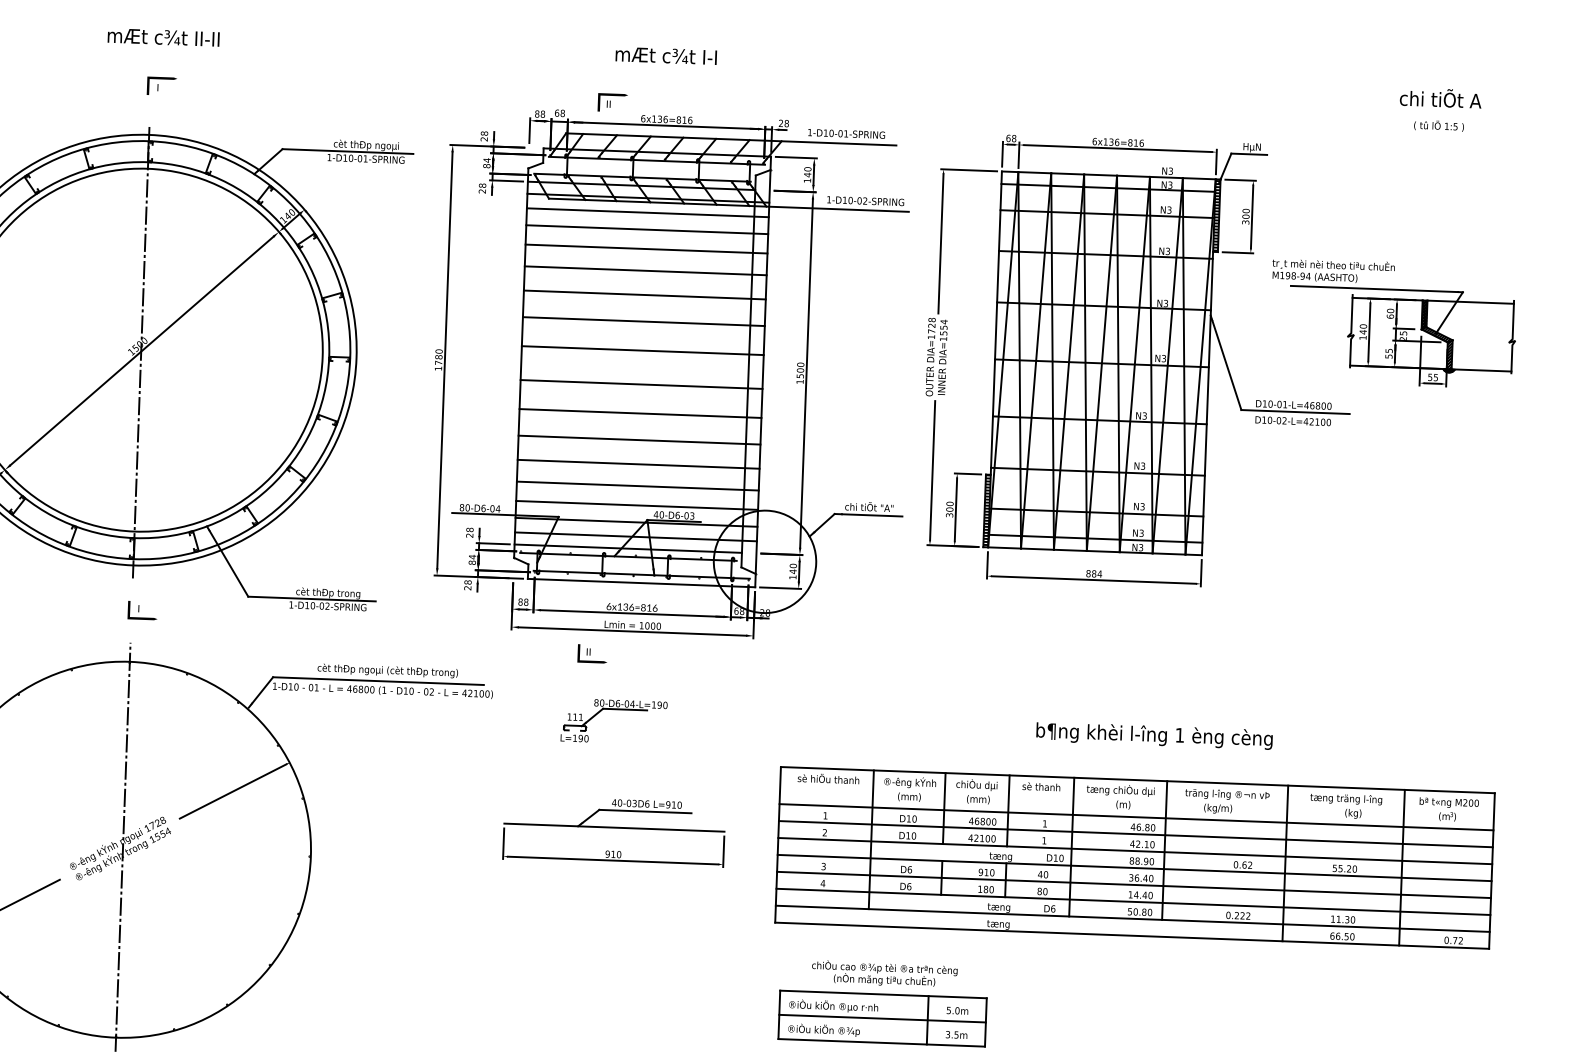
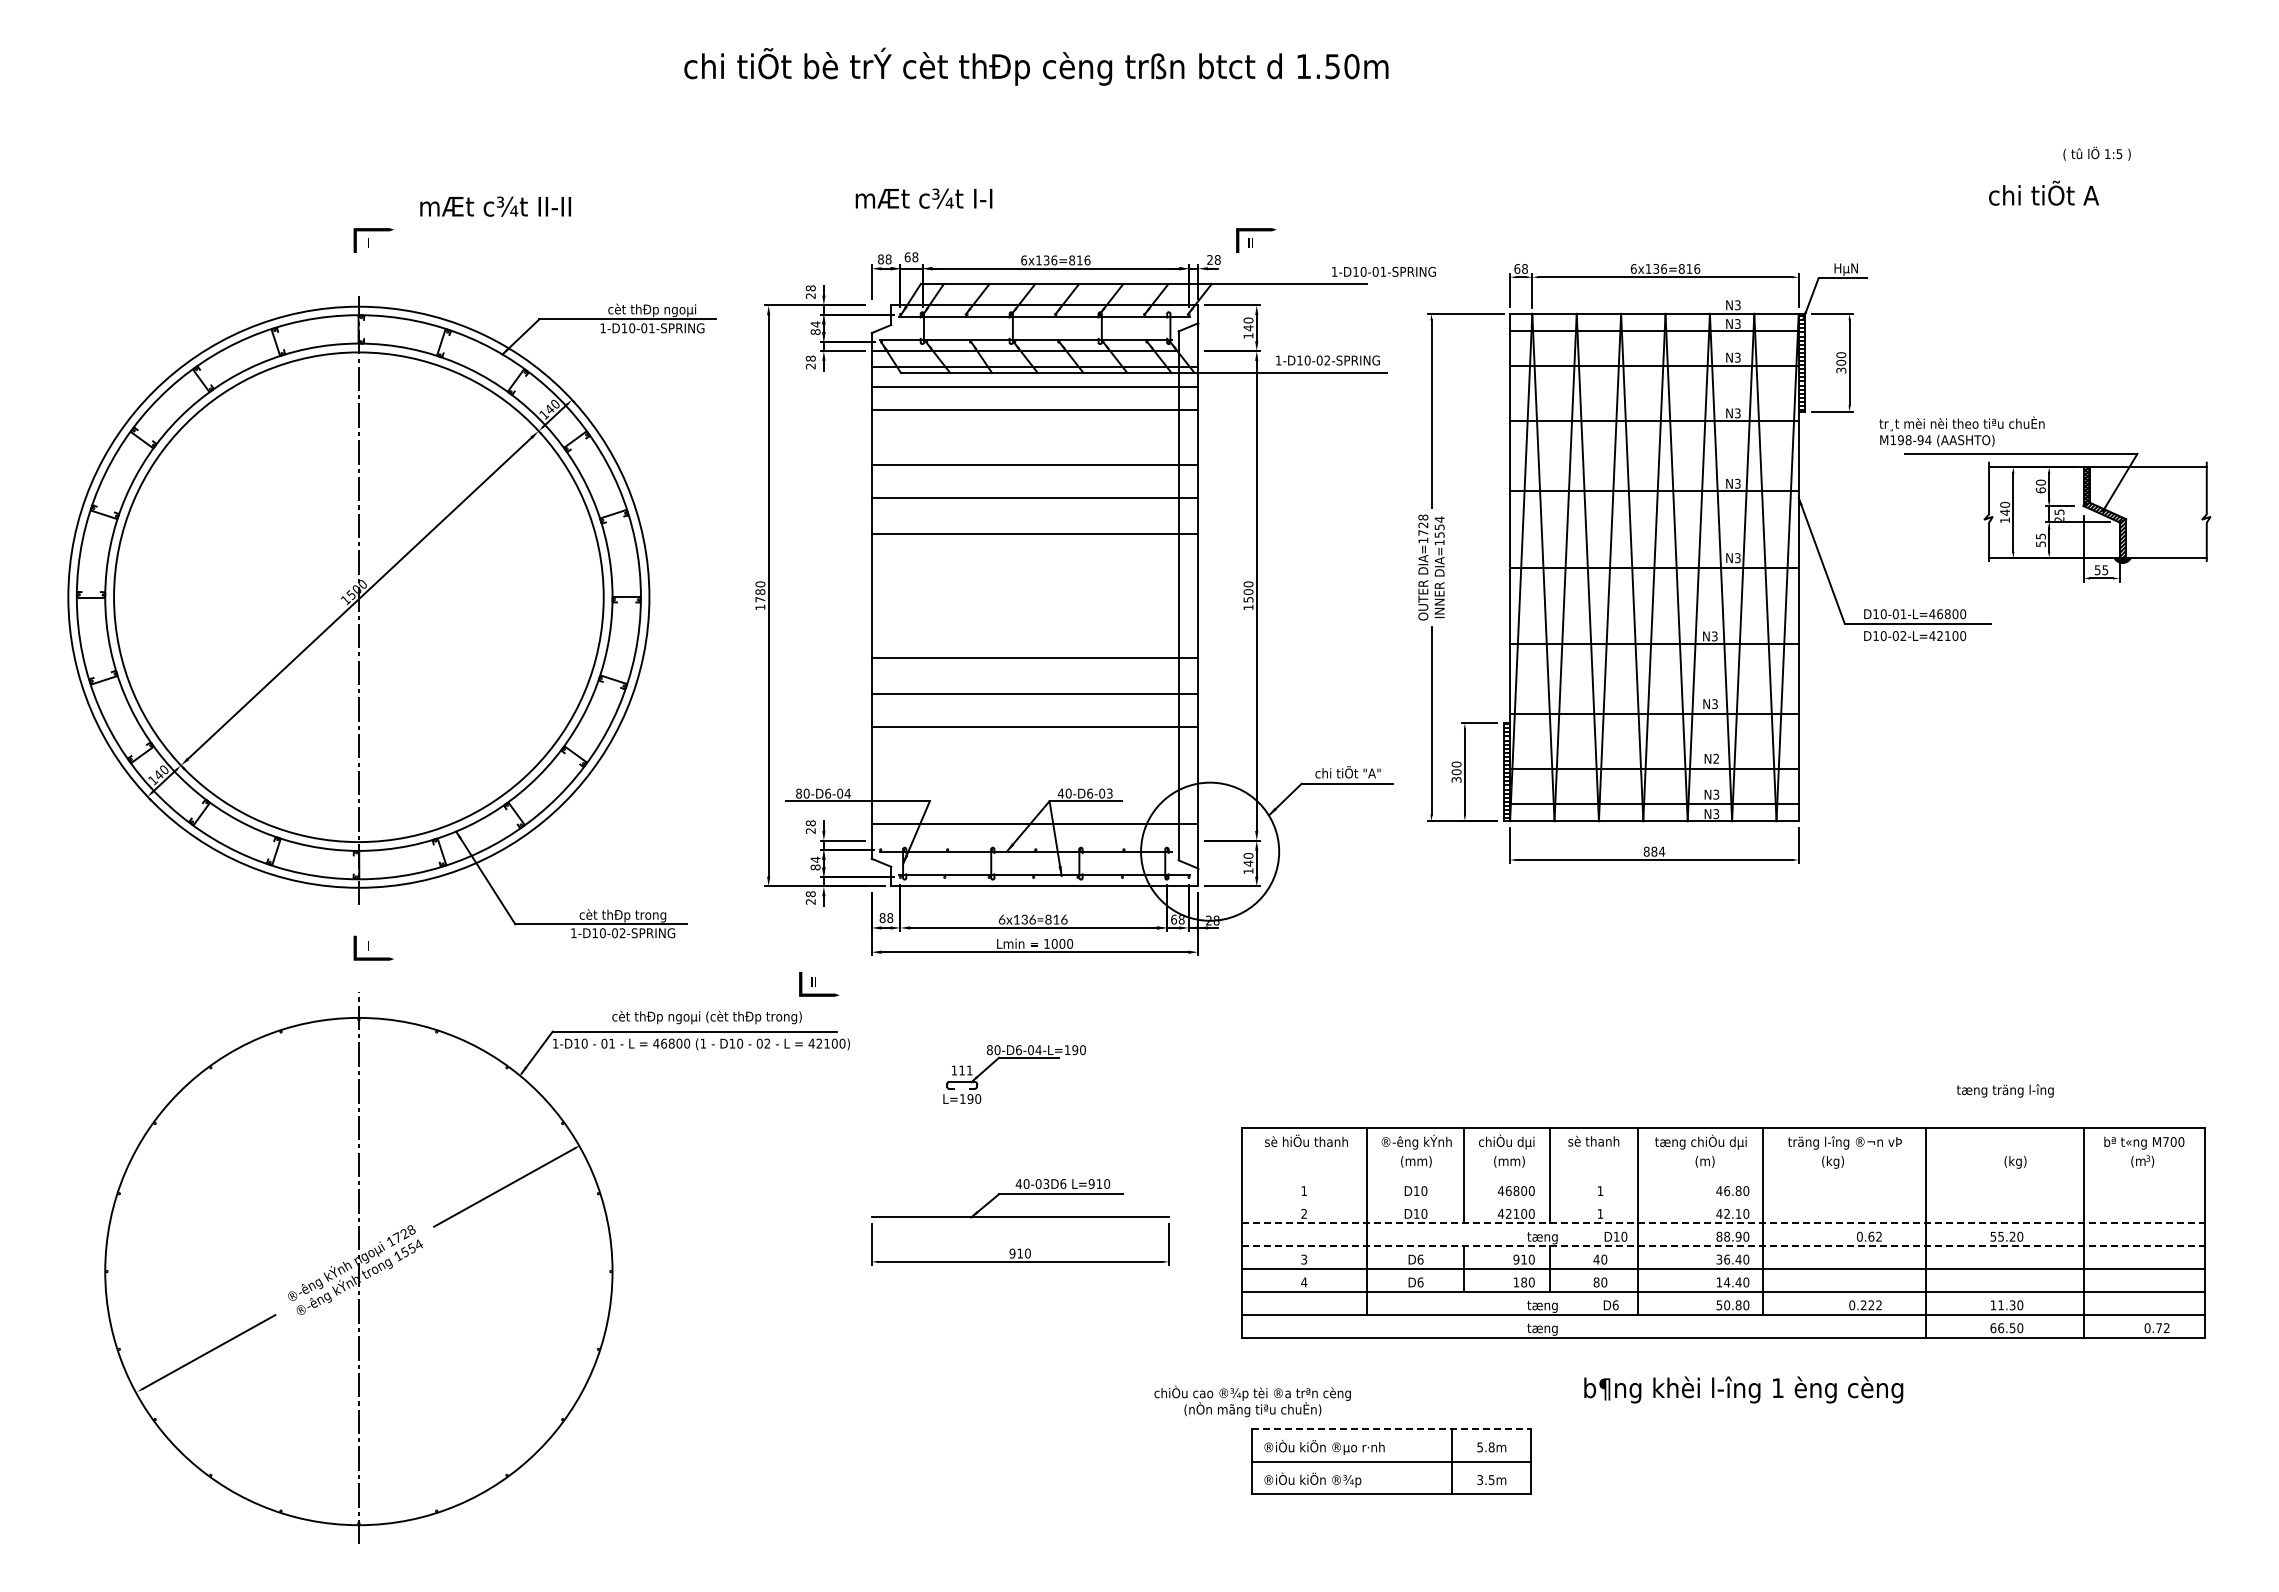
text: (163, 37) -> (495, 206), moved
text: (665, 55) -> (923, 198), moved
text: (1441, 97) -> (2044, 192), moved
text: (612, 102) -> (1256, 240), moved
text: (1438, 125) -> (2096, 153), moved
text: (846, 133) -> (1383, 271), moved
line: (646, 248) -> (1034, 435), removed
line: (642, 350) -> (1034, 573), removed
line: (641, 384) -> (1034, 618), removed
line: (637, 485) -> (1034, 755), removed
line: (636, 505) -> (1034, 782), removed
text: (1142, 506) -> (1716, 758), N3 -> N2
line: (636, 522) -> (1034, 804), removed
line: (627, 548) -> (1024, 840), removed
text: (592, 654) -> (819, 984), moved
text: (1154, 735) -> (1743, 1389), moved
text: (1345, 798) -> (2004, 1090), moved
text: (1465, 802) -> (2165, 1141), M200 -> M700
text: (1217, 808) -> (1832, 1161), (kg/m) -> (kg)
line: (1136, 817) -> (1723, 1177), removed
line: (1135, 834) -> (1723, 1200), removed
line: (1135, 851) -> (1723, 1223), solid -> dashed
line: (1134, 868) -> (1723, 1246), solid -> dashed
text: (884, 974) -> (1252, 1401), moved
line: (883, 994) -> (1391, 1429), solid -> dashed
text: (957, 1010) -> (1491, 1447), 5.0m -> 5.8m

